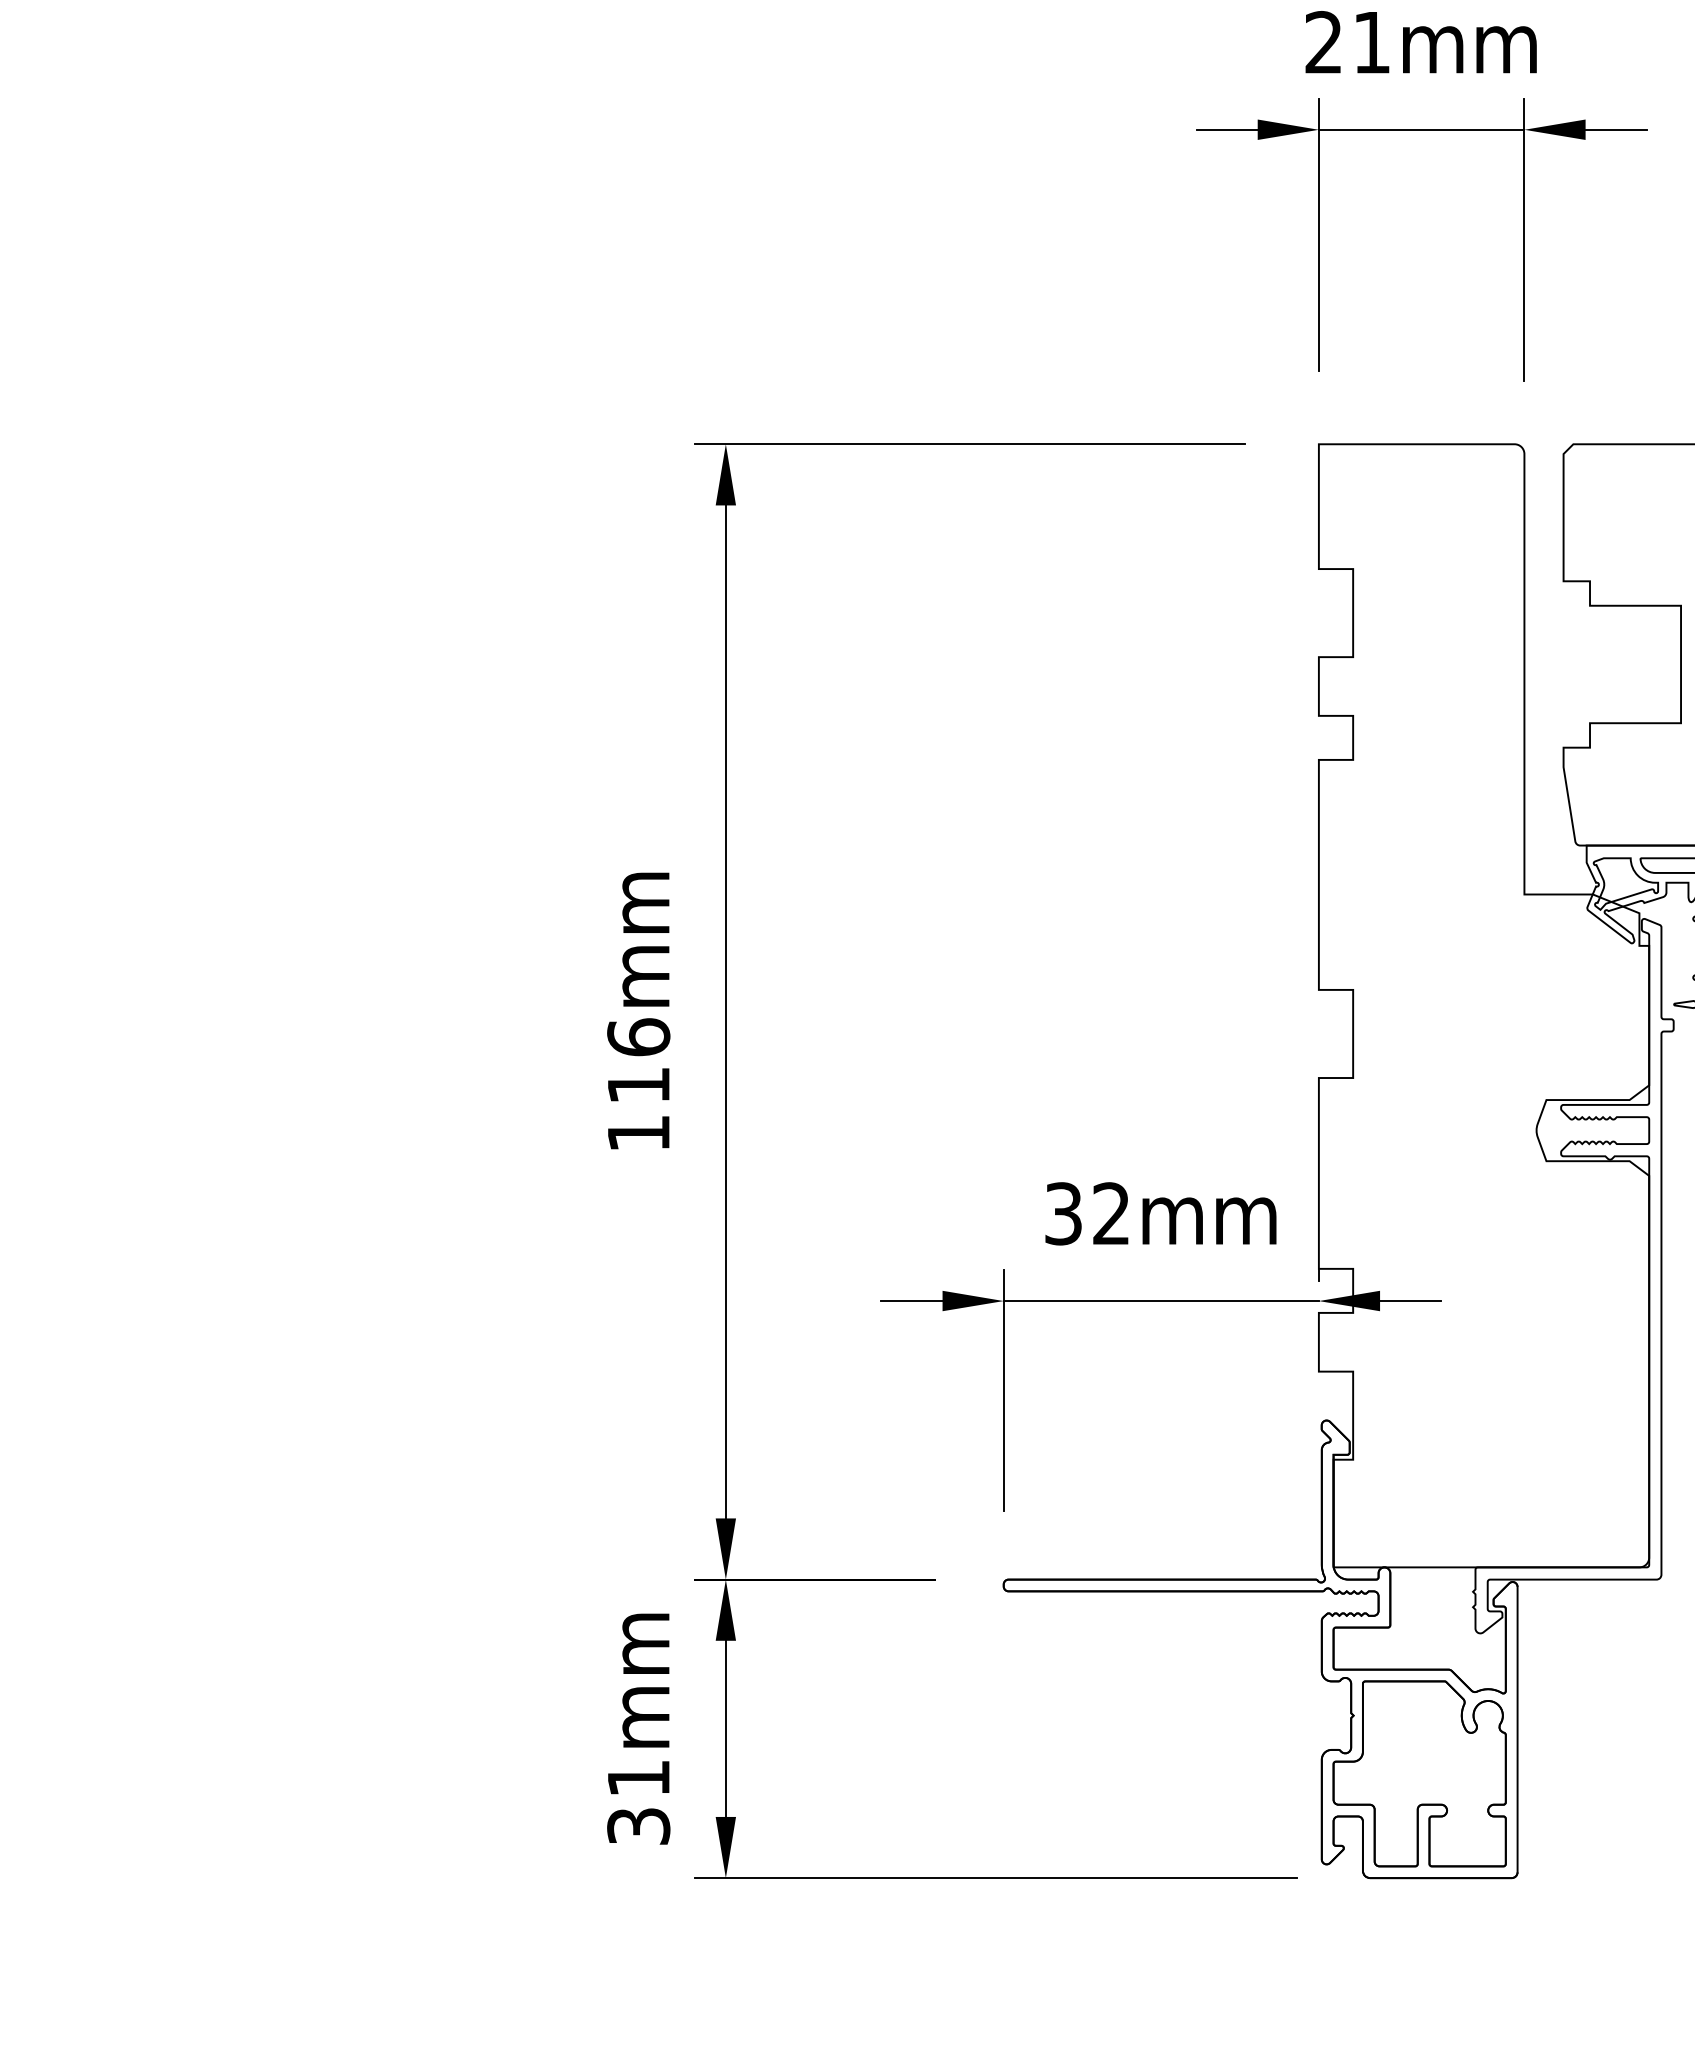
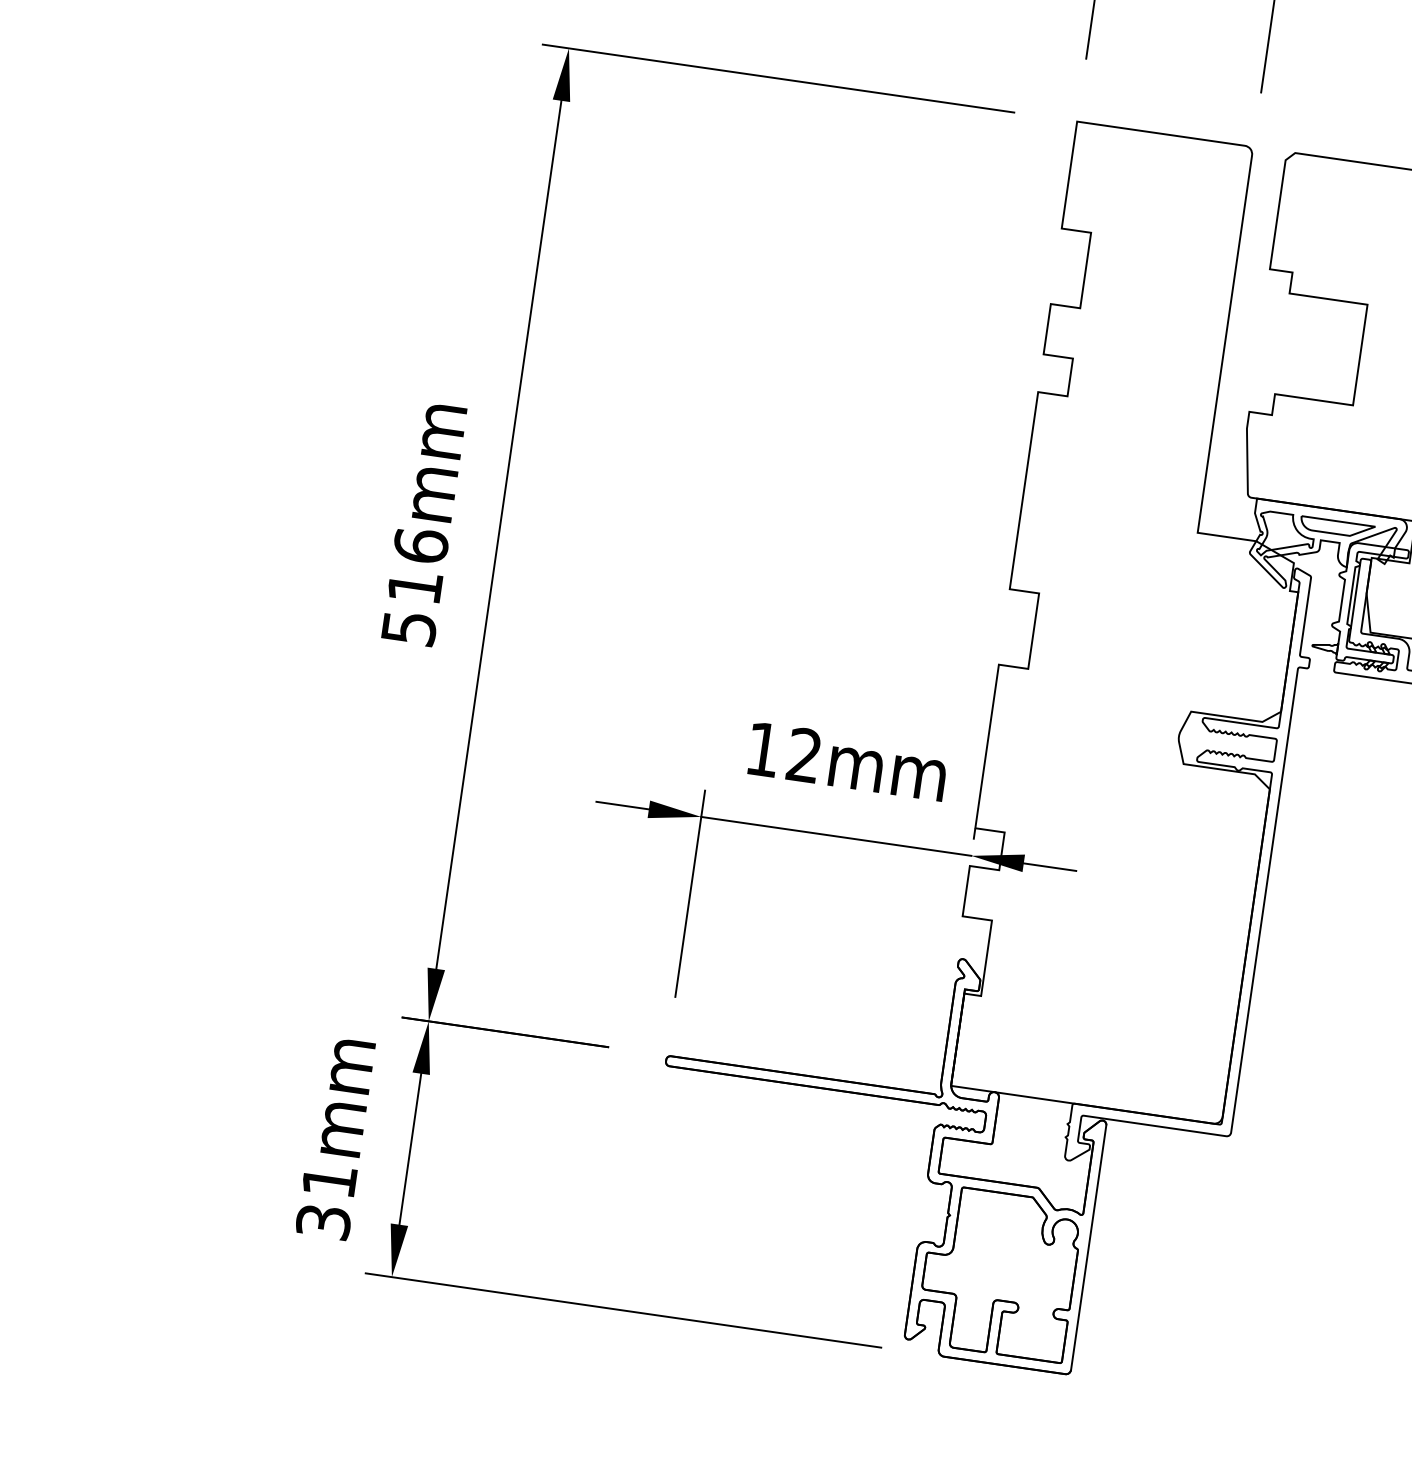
text: (639, 1133) -> (409, 628), 116mm -> 516mm
text: (1063, 1213) -> (763, 749), 32mm -> 12mm

